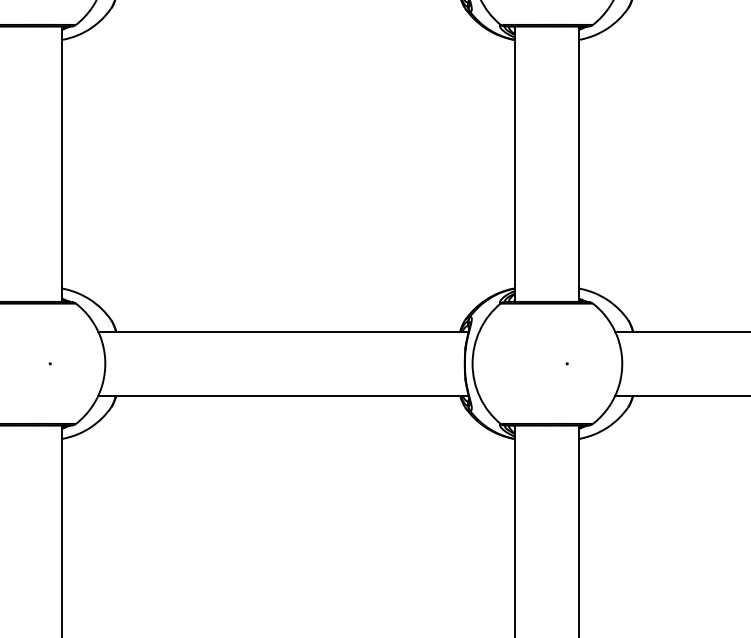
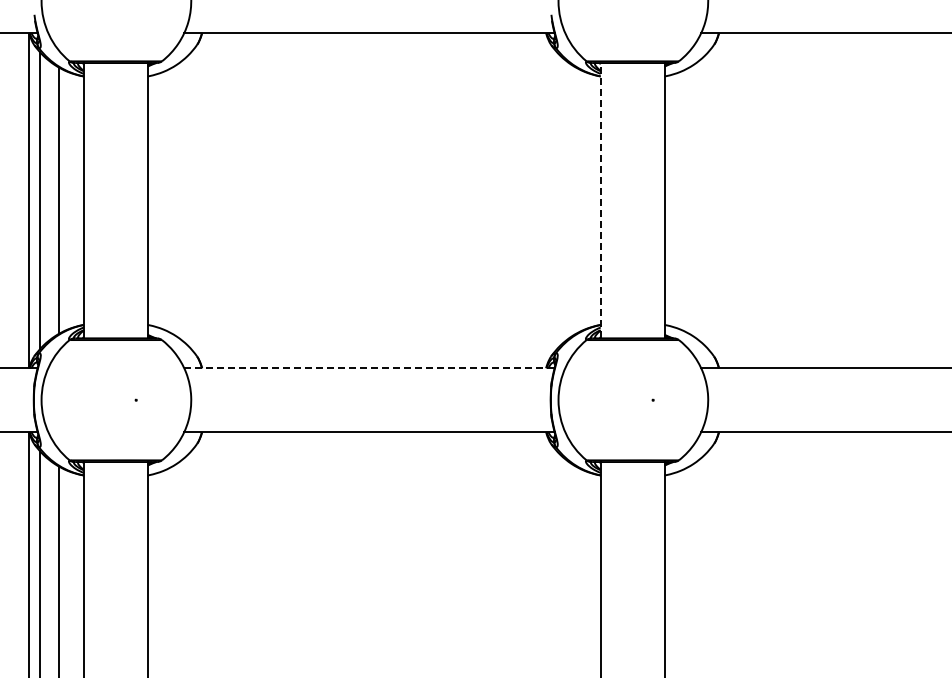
line: (514, 164) -> (600, 200), solid -> dashed
line: (283, 332) -> (369, 368), solid -> dashed

